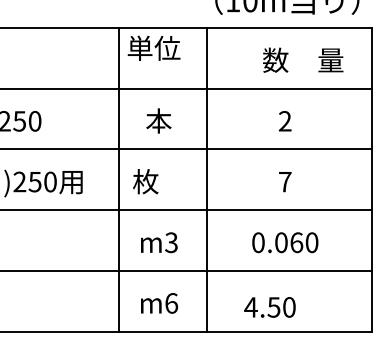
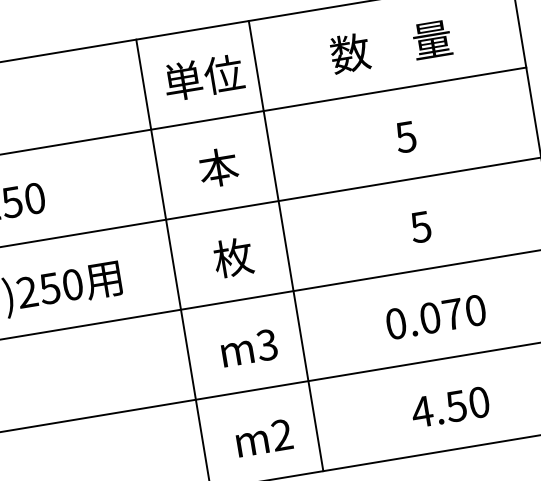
text: (153, 47) -> (202, 76), moved
text: (303, 59) -> (391, 45), moved
text: (284, 121) -> (405, 137), 2 -> 5
line: (206, 179) -> (285, 245), moved
text: (145, 181) -> (232, 257), moved
text: (284, 182) -> (420, 228), 7 -> 5
text: (296, 242) -> (452, 314), 0.060 -> 0.070
text: (171, 303) -> (282, 435), m6 -> m2
text: (269, 307) -> (449, 407), moved

